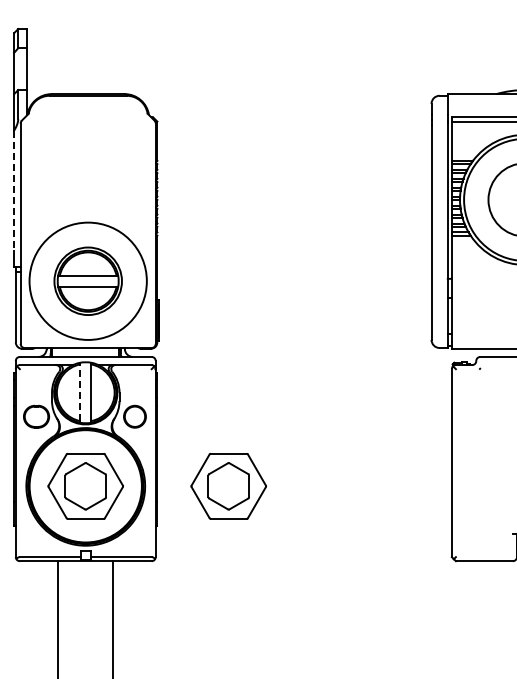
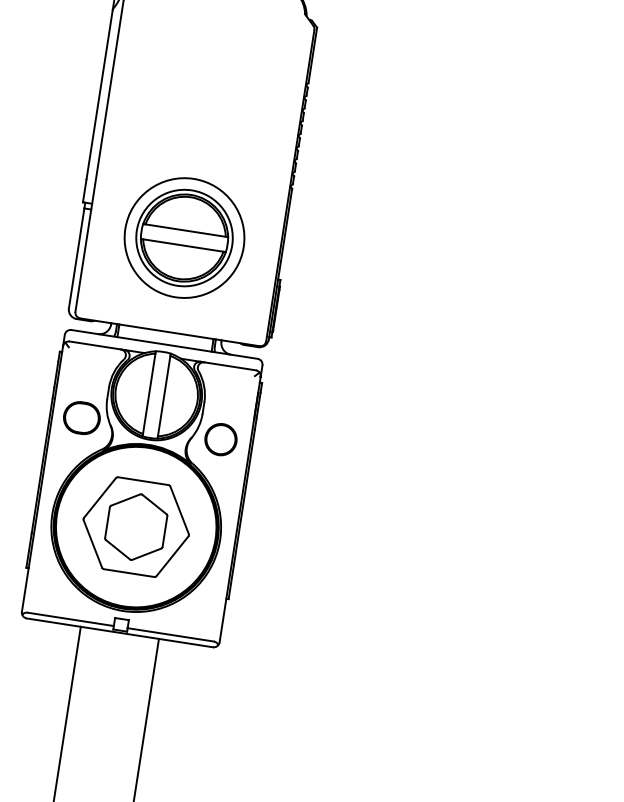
line: (14, 191) -> (100, 95), dashed -> solid
circle: (88, 281) -> (184, 238), size x0.71
line: (80, 392) -> (149, 393), dashed -> solid
part: (228, 486) -> (337, 558), removed

